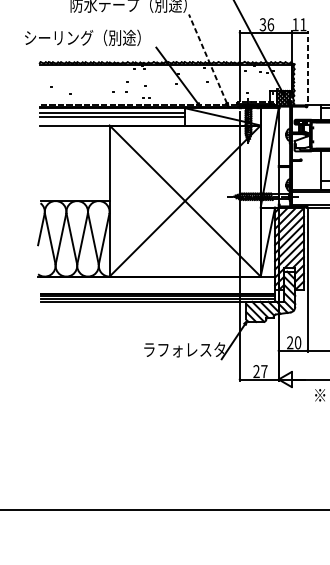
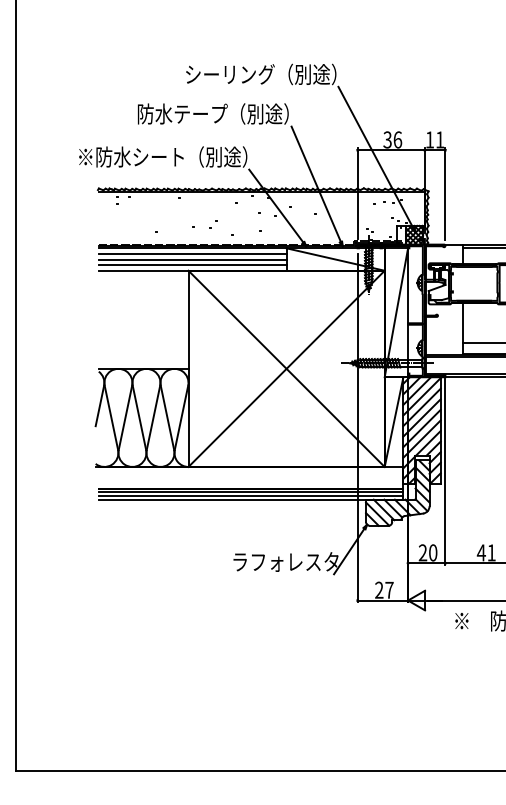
text: (89, 37) -> (162, 156), シーリング（別途） -> ※防水シート（別途）
line: (208, 59) -> (316, 184), dashed -> solid
line: (307, 66) -> (445, 194), dashed -> solid
line: (112, 121) -> (192, 265), added

